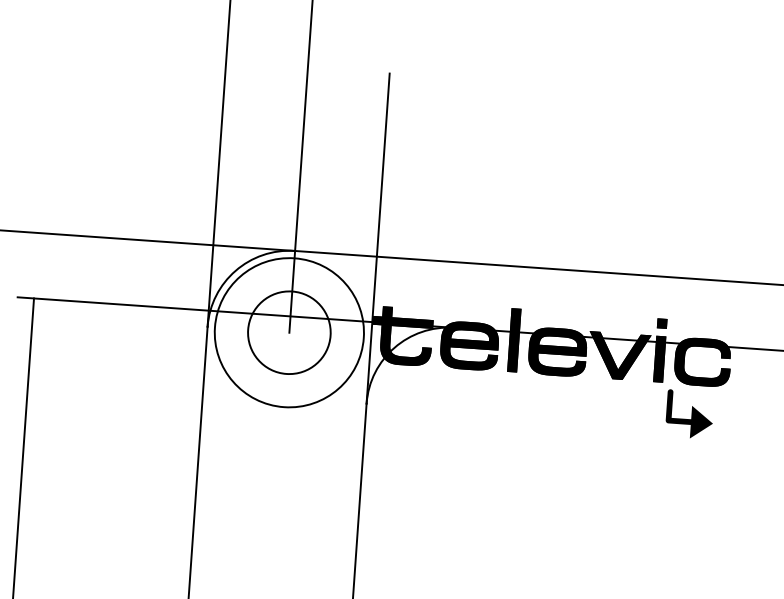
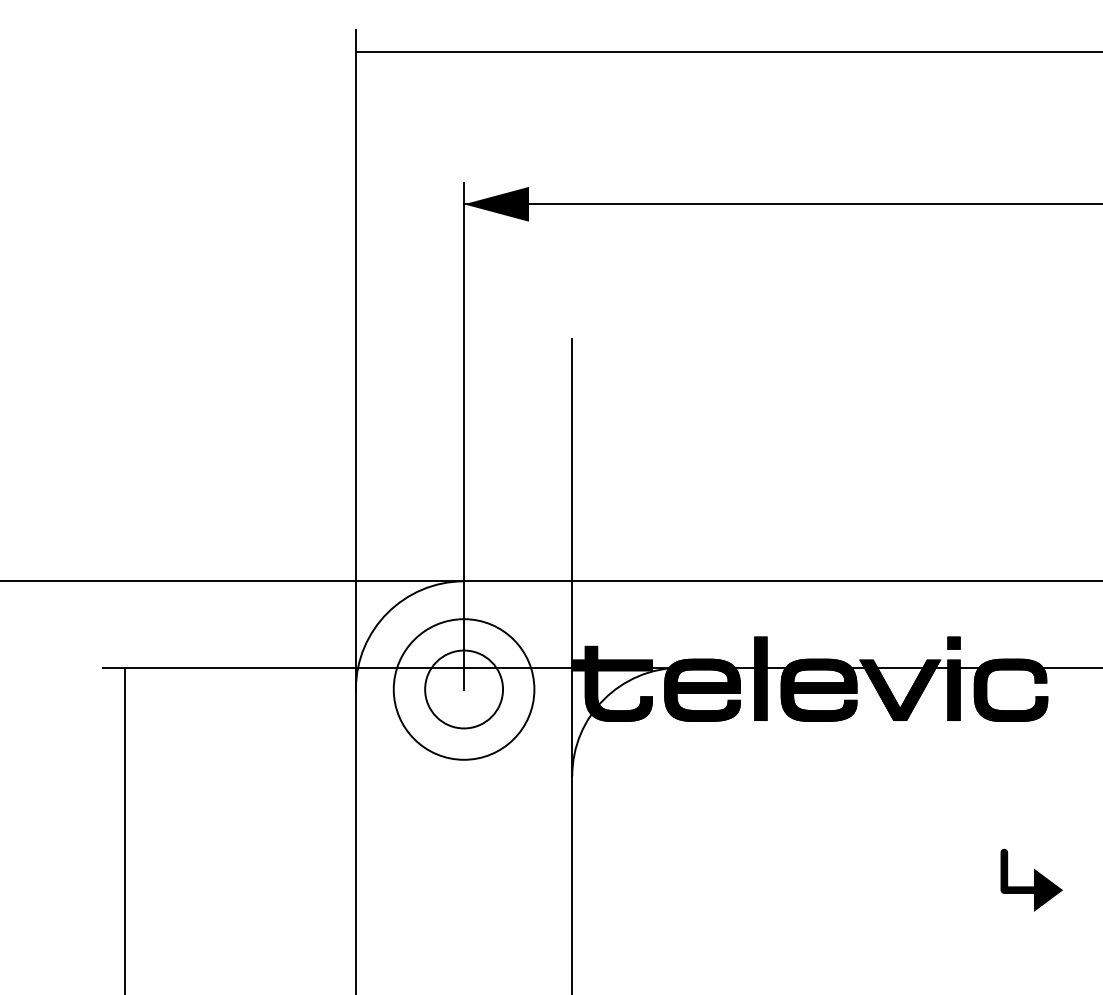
circle: (288, 332) -> (463, 689), size x0.71
circle: (289, 332) -> (464, 689), size x0.71
part: (689, 413) -> (1031, 879), moved

